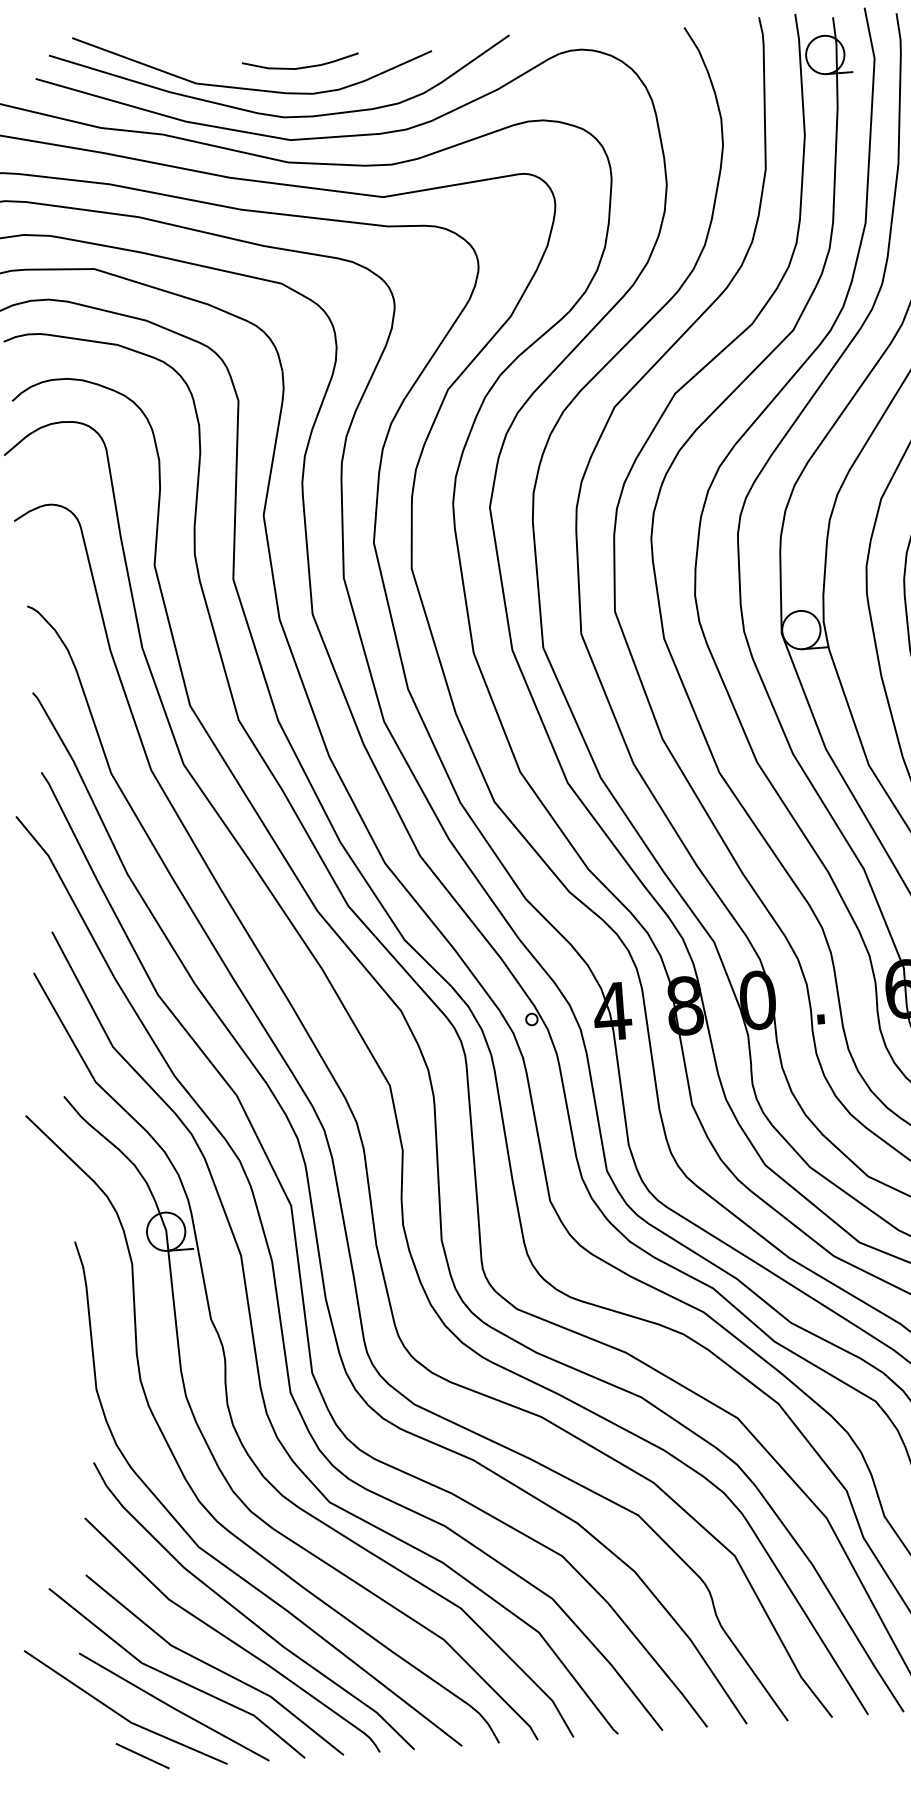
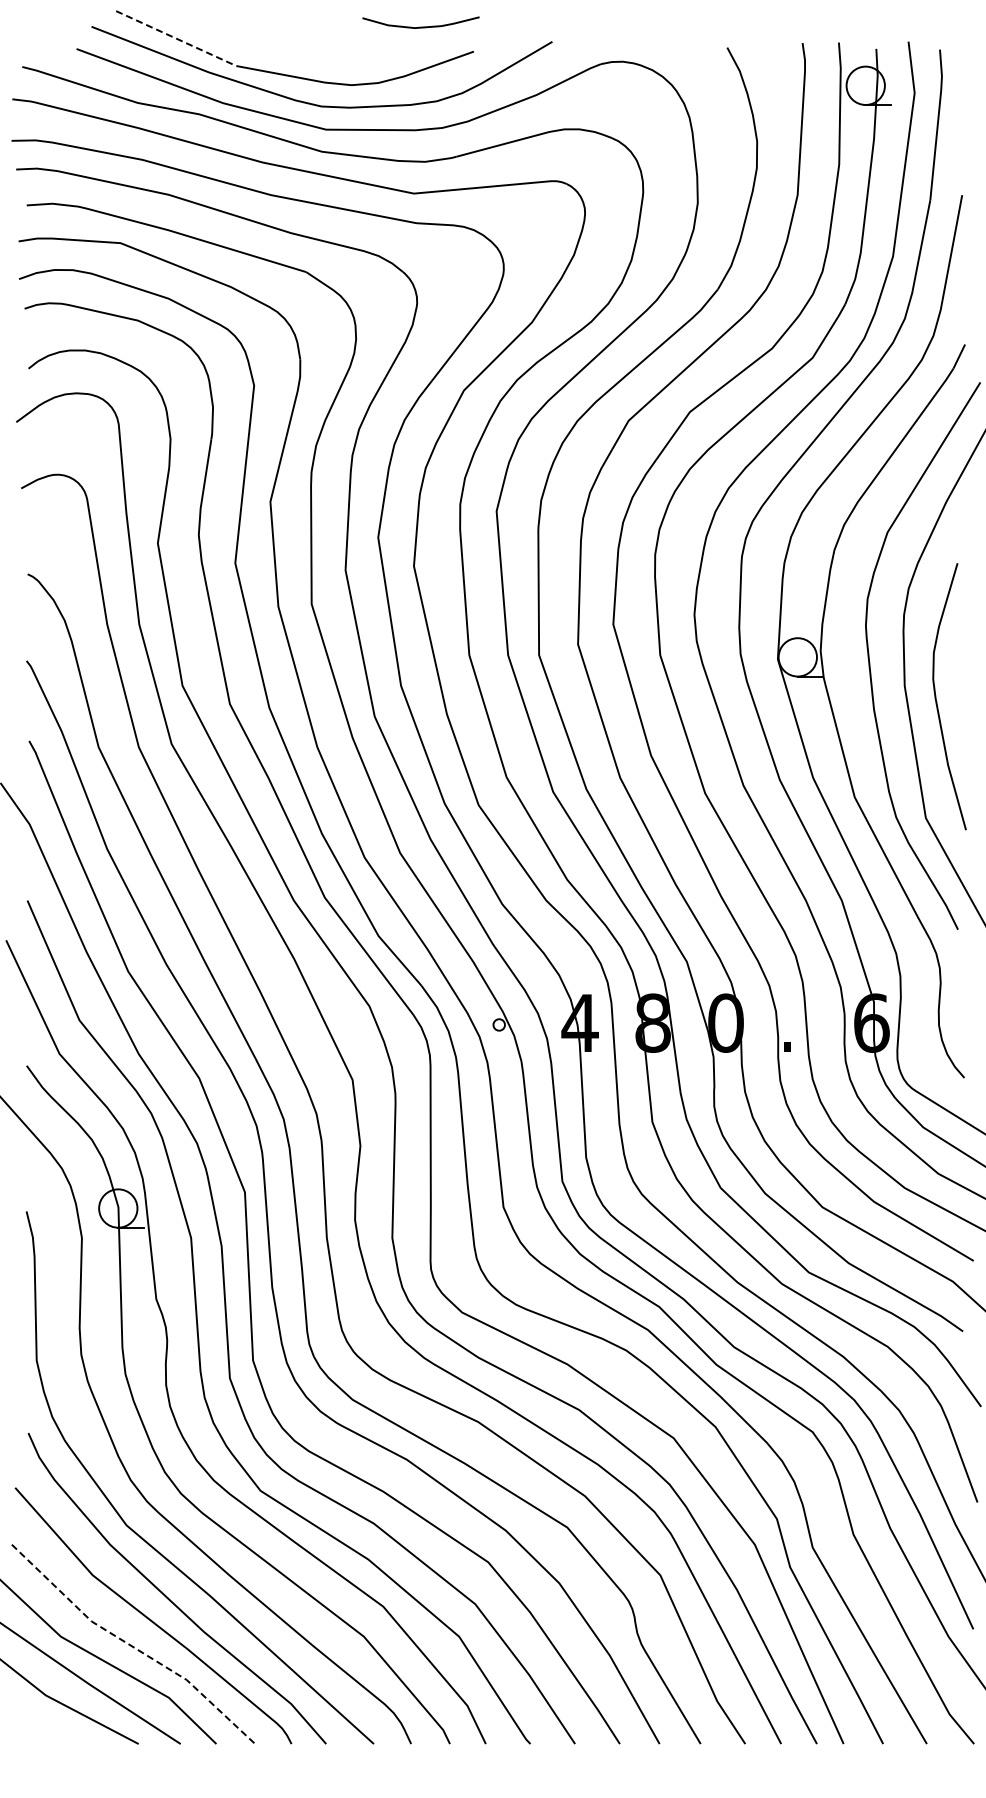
line: (134, 60) -> (176, 38), solid -> dashed
curve: (300, 66) -> (420, 26), moved
line: (213, 1667) -> (132, 1646), solid -> dashed
line: (142, 1756) -> (54, 1729), removed

